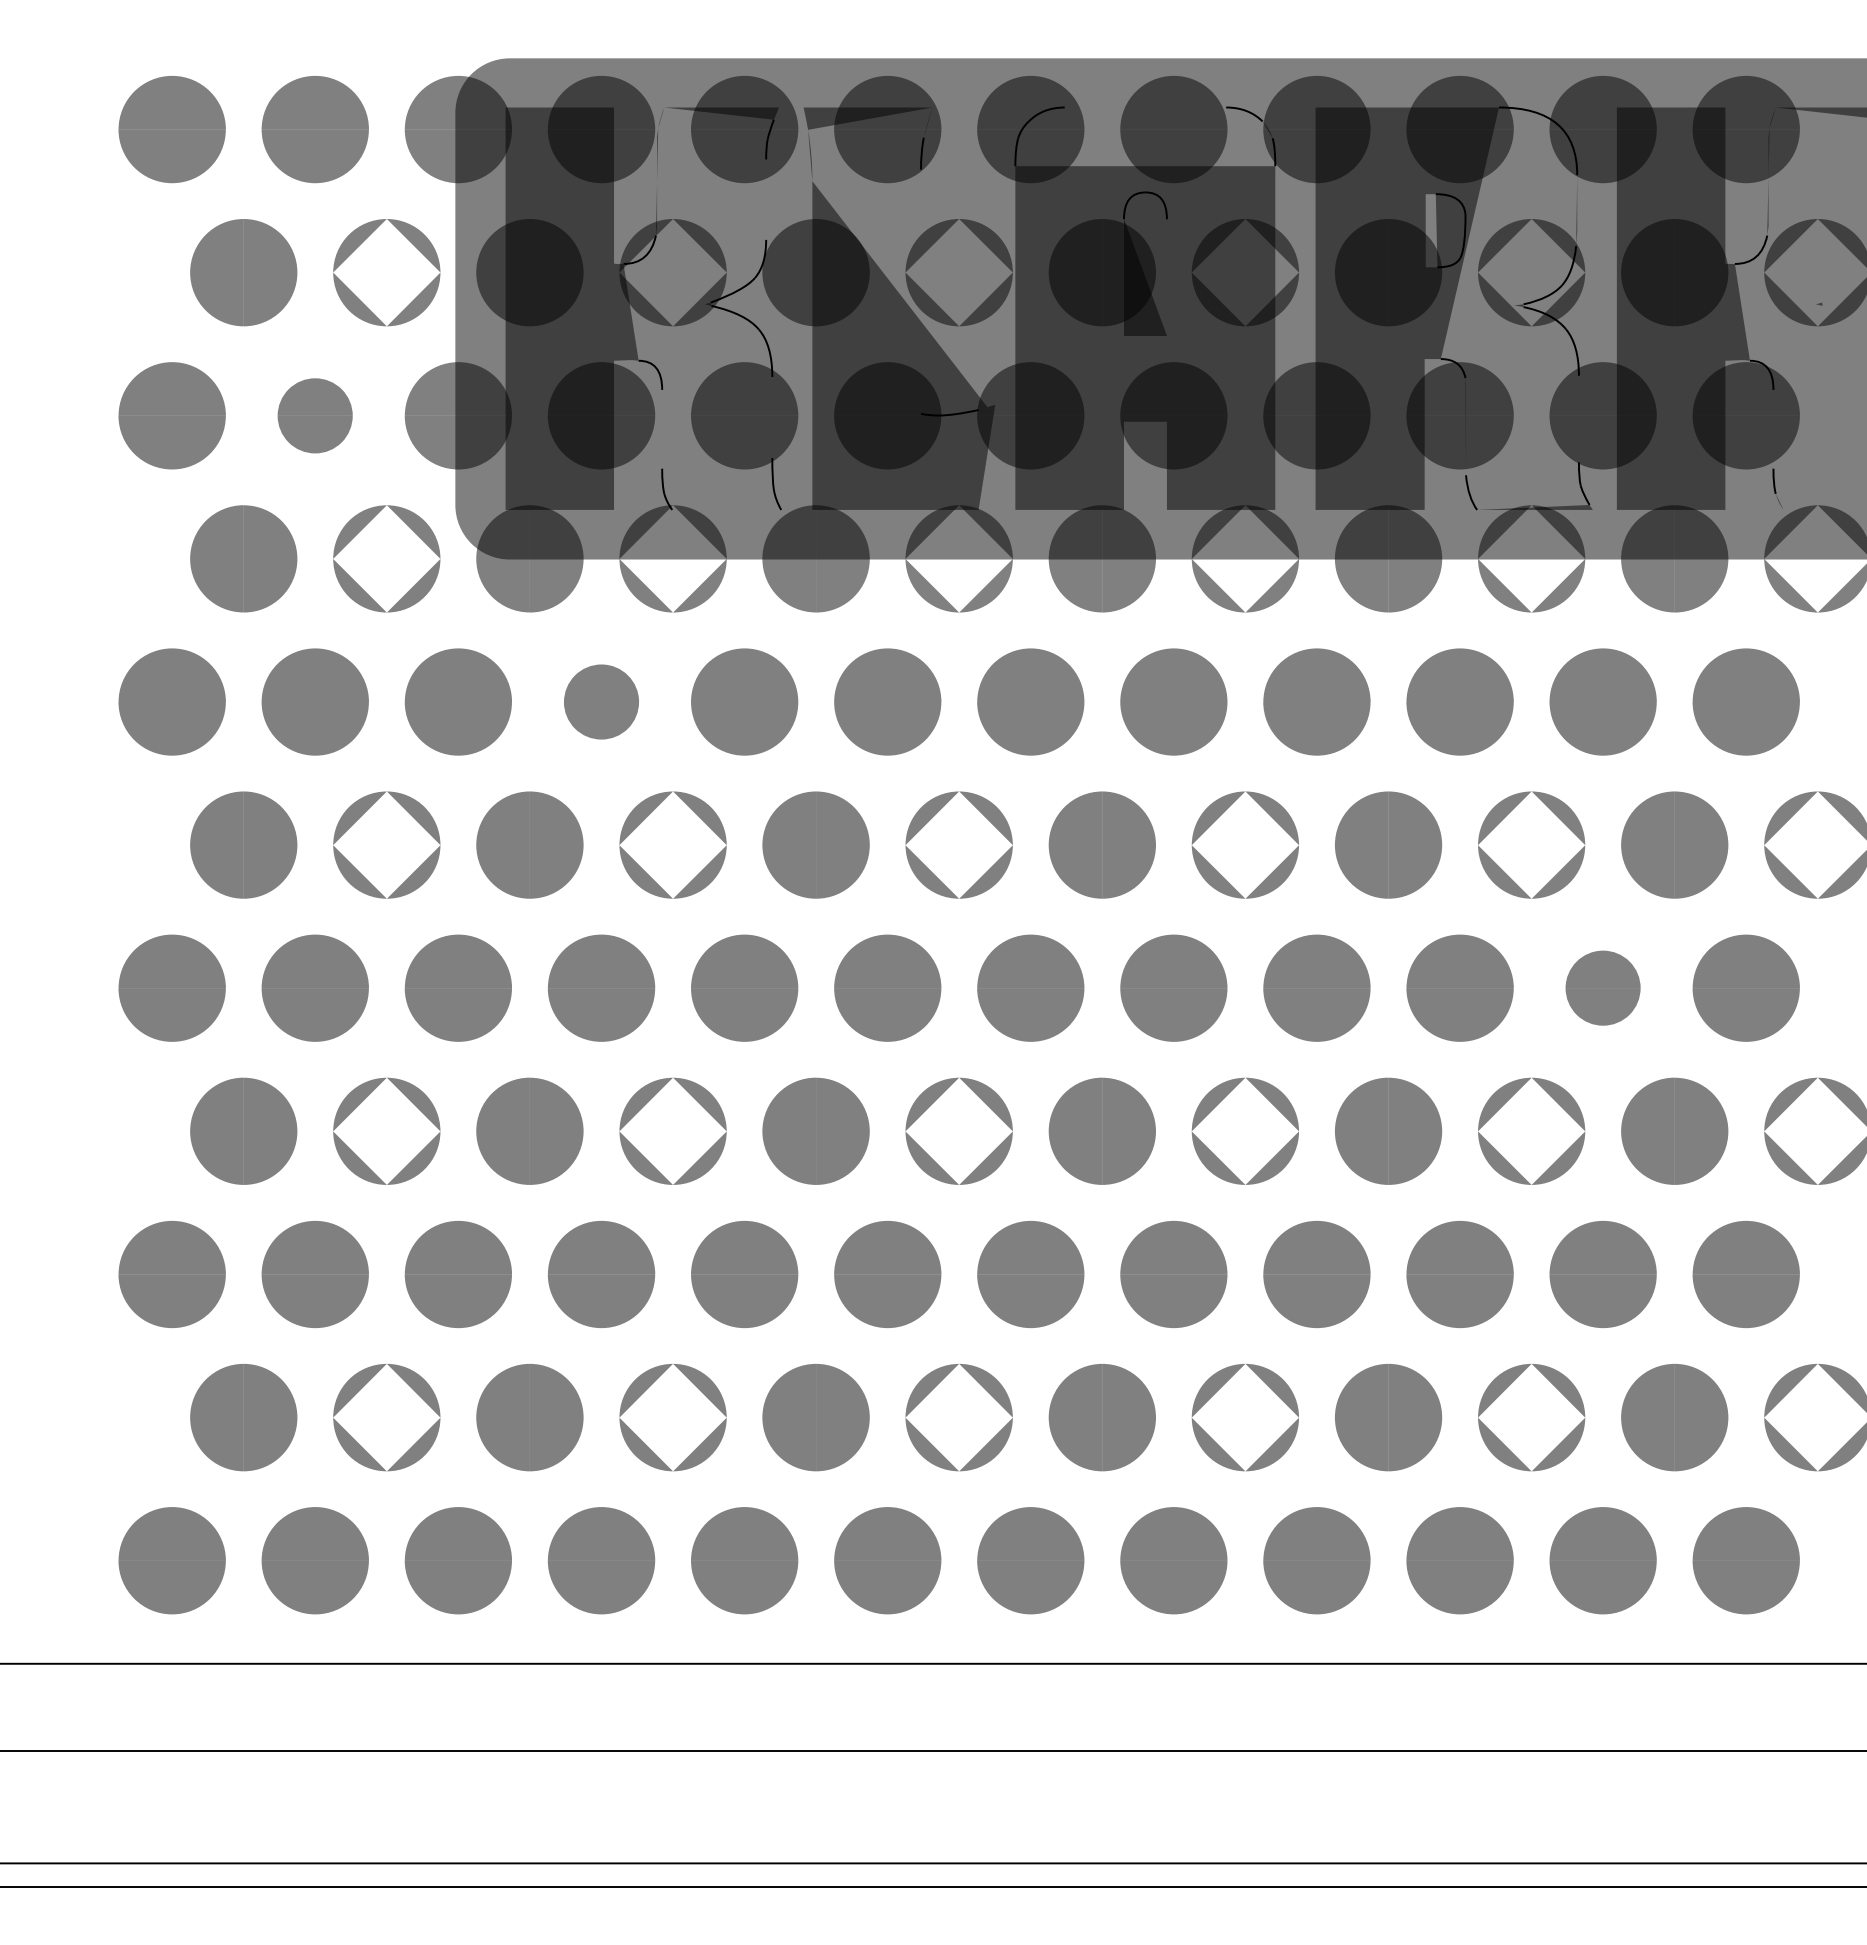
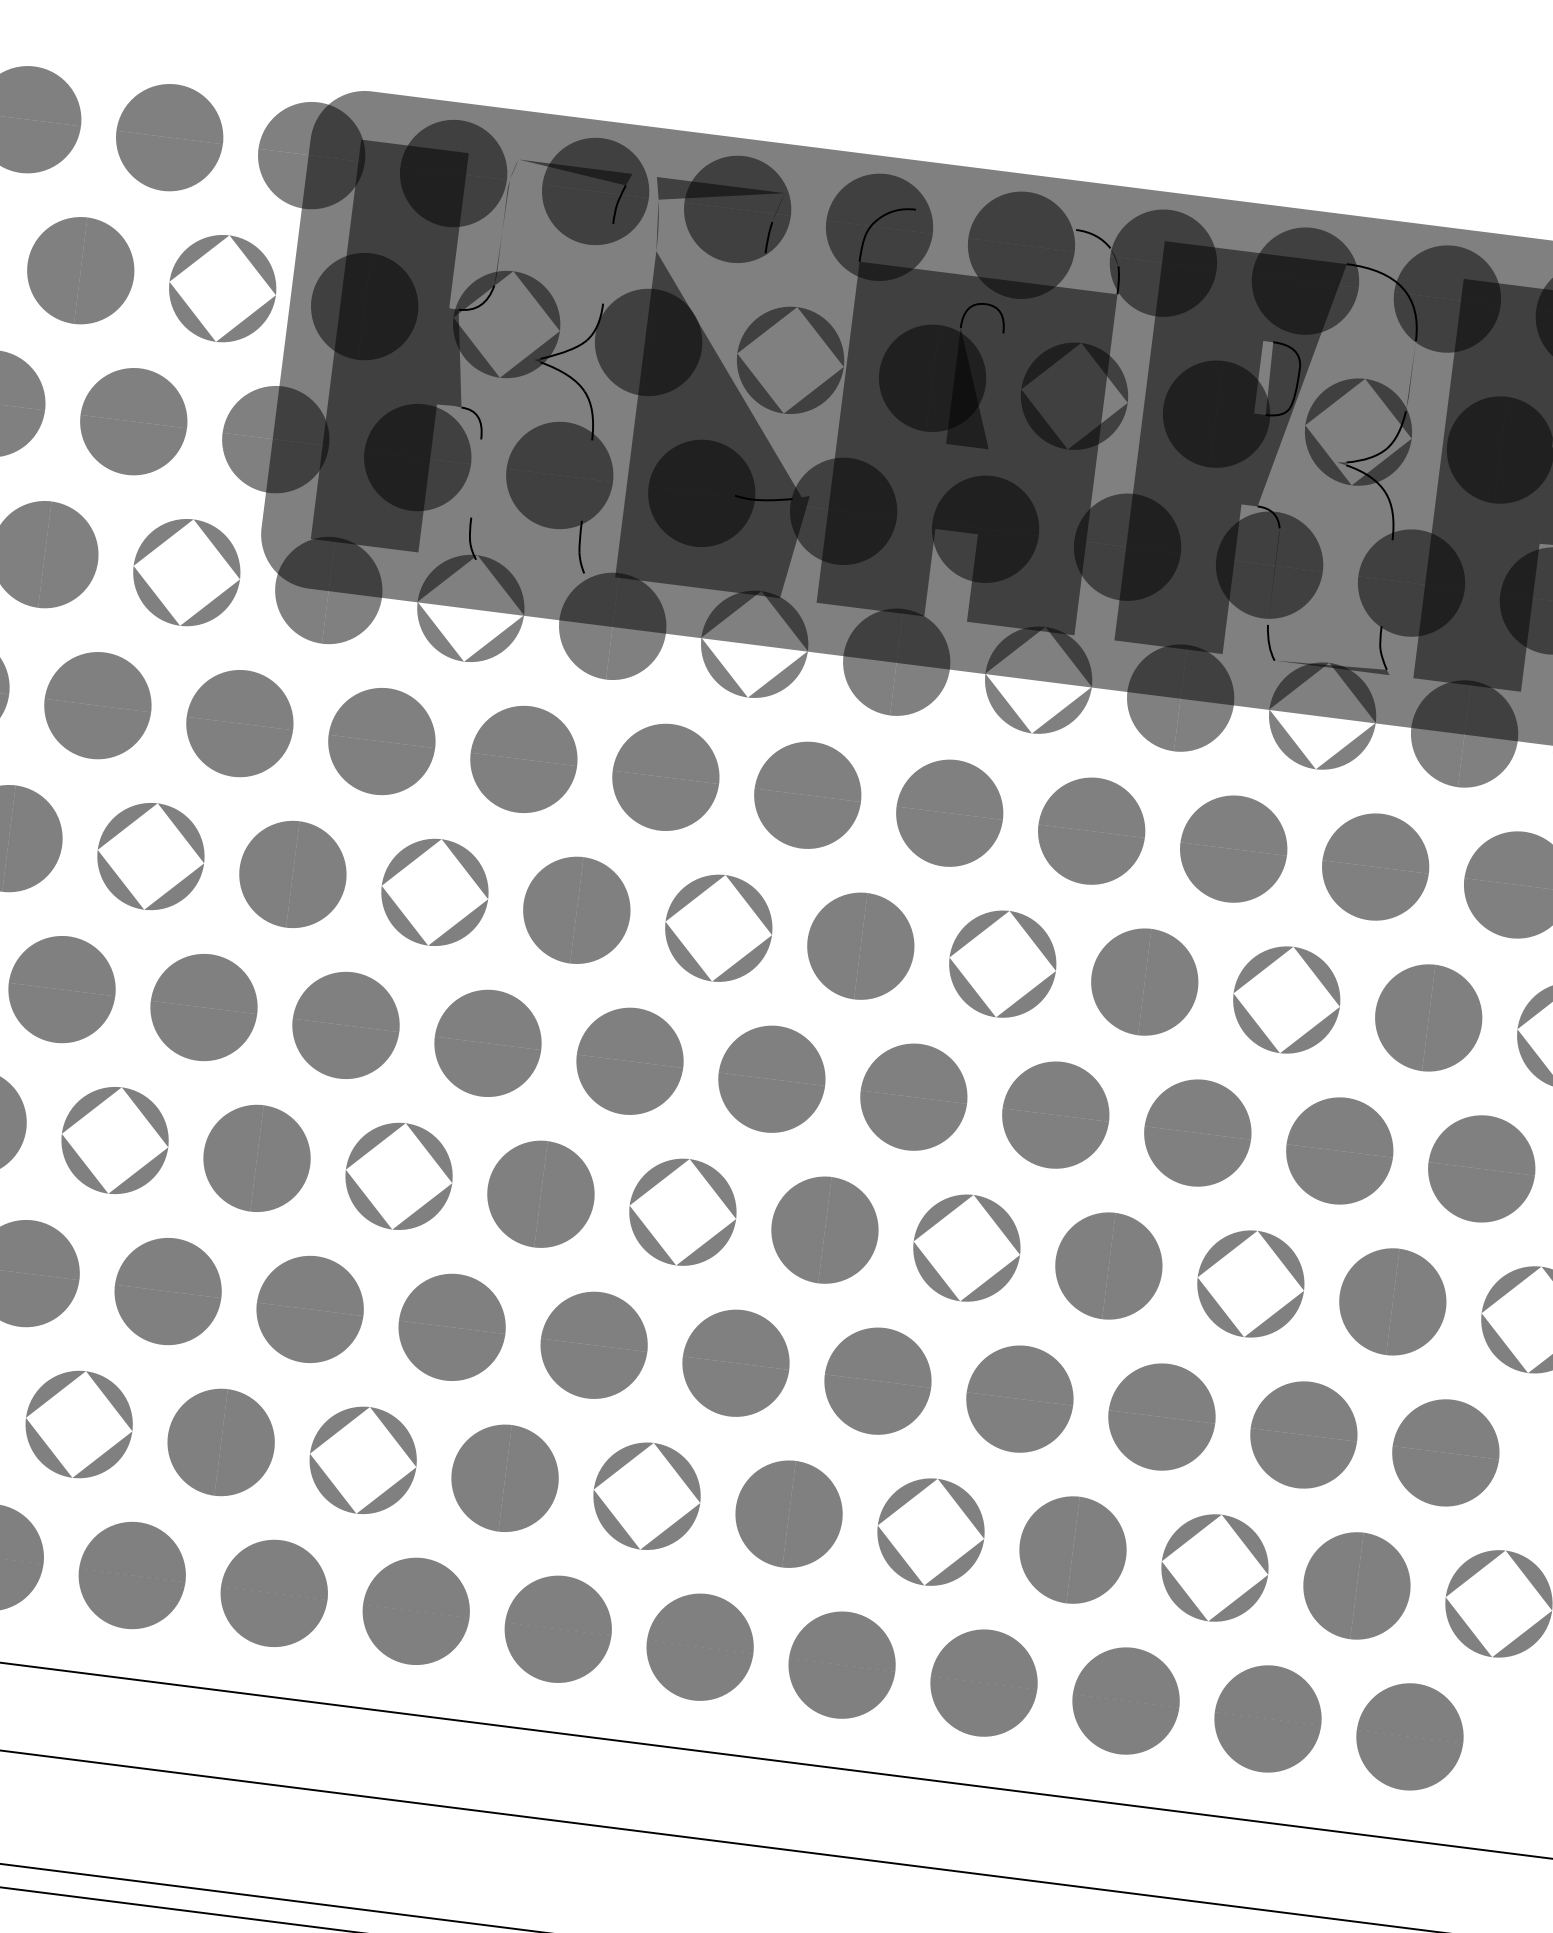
part: (314, 415) -> (133, 421), size x1.43
part: (601, 701) -> (381, 740), size x1.43
part: (1602, 987) -> (1339, 1150), size x1.43

